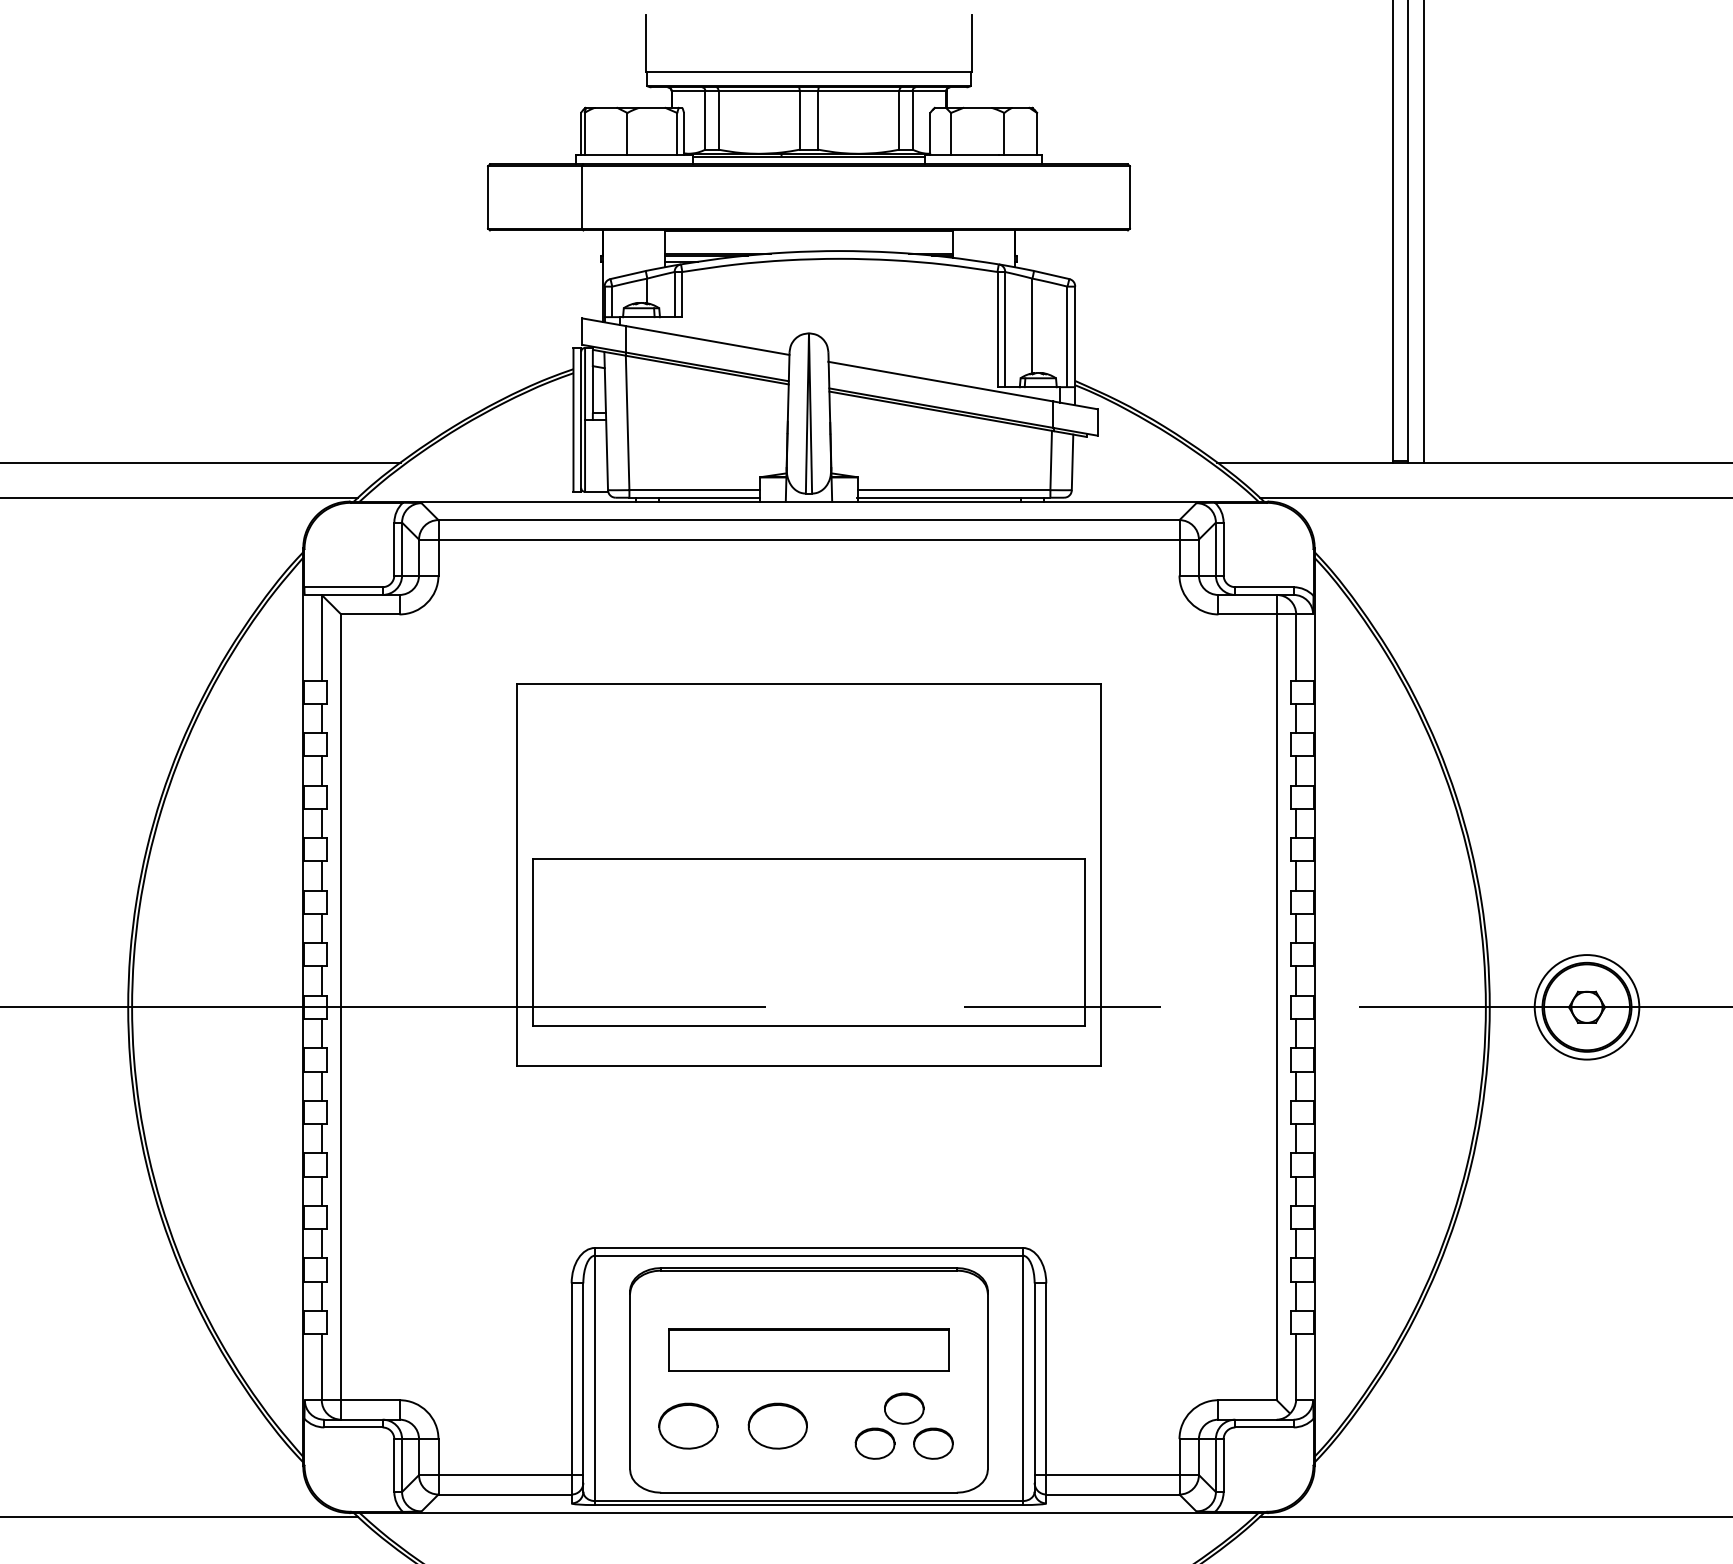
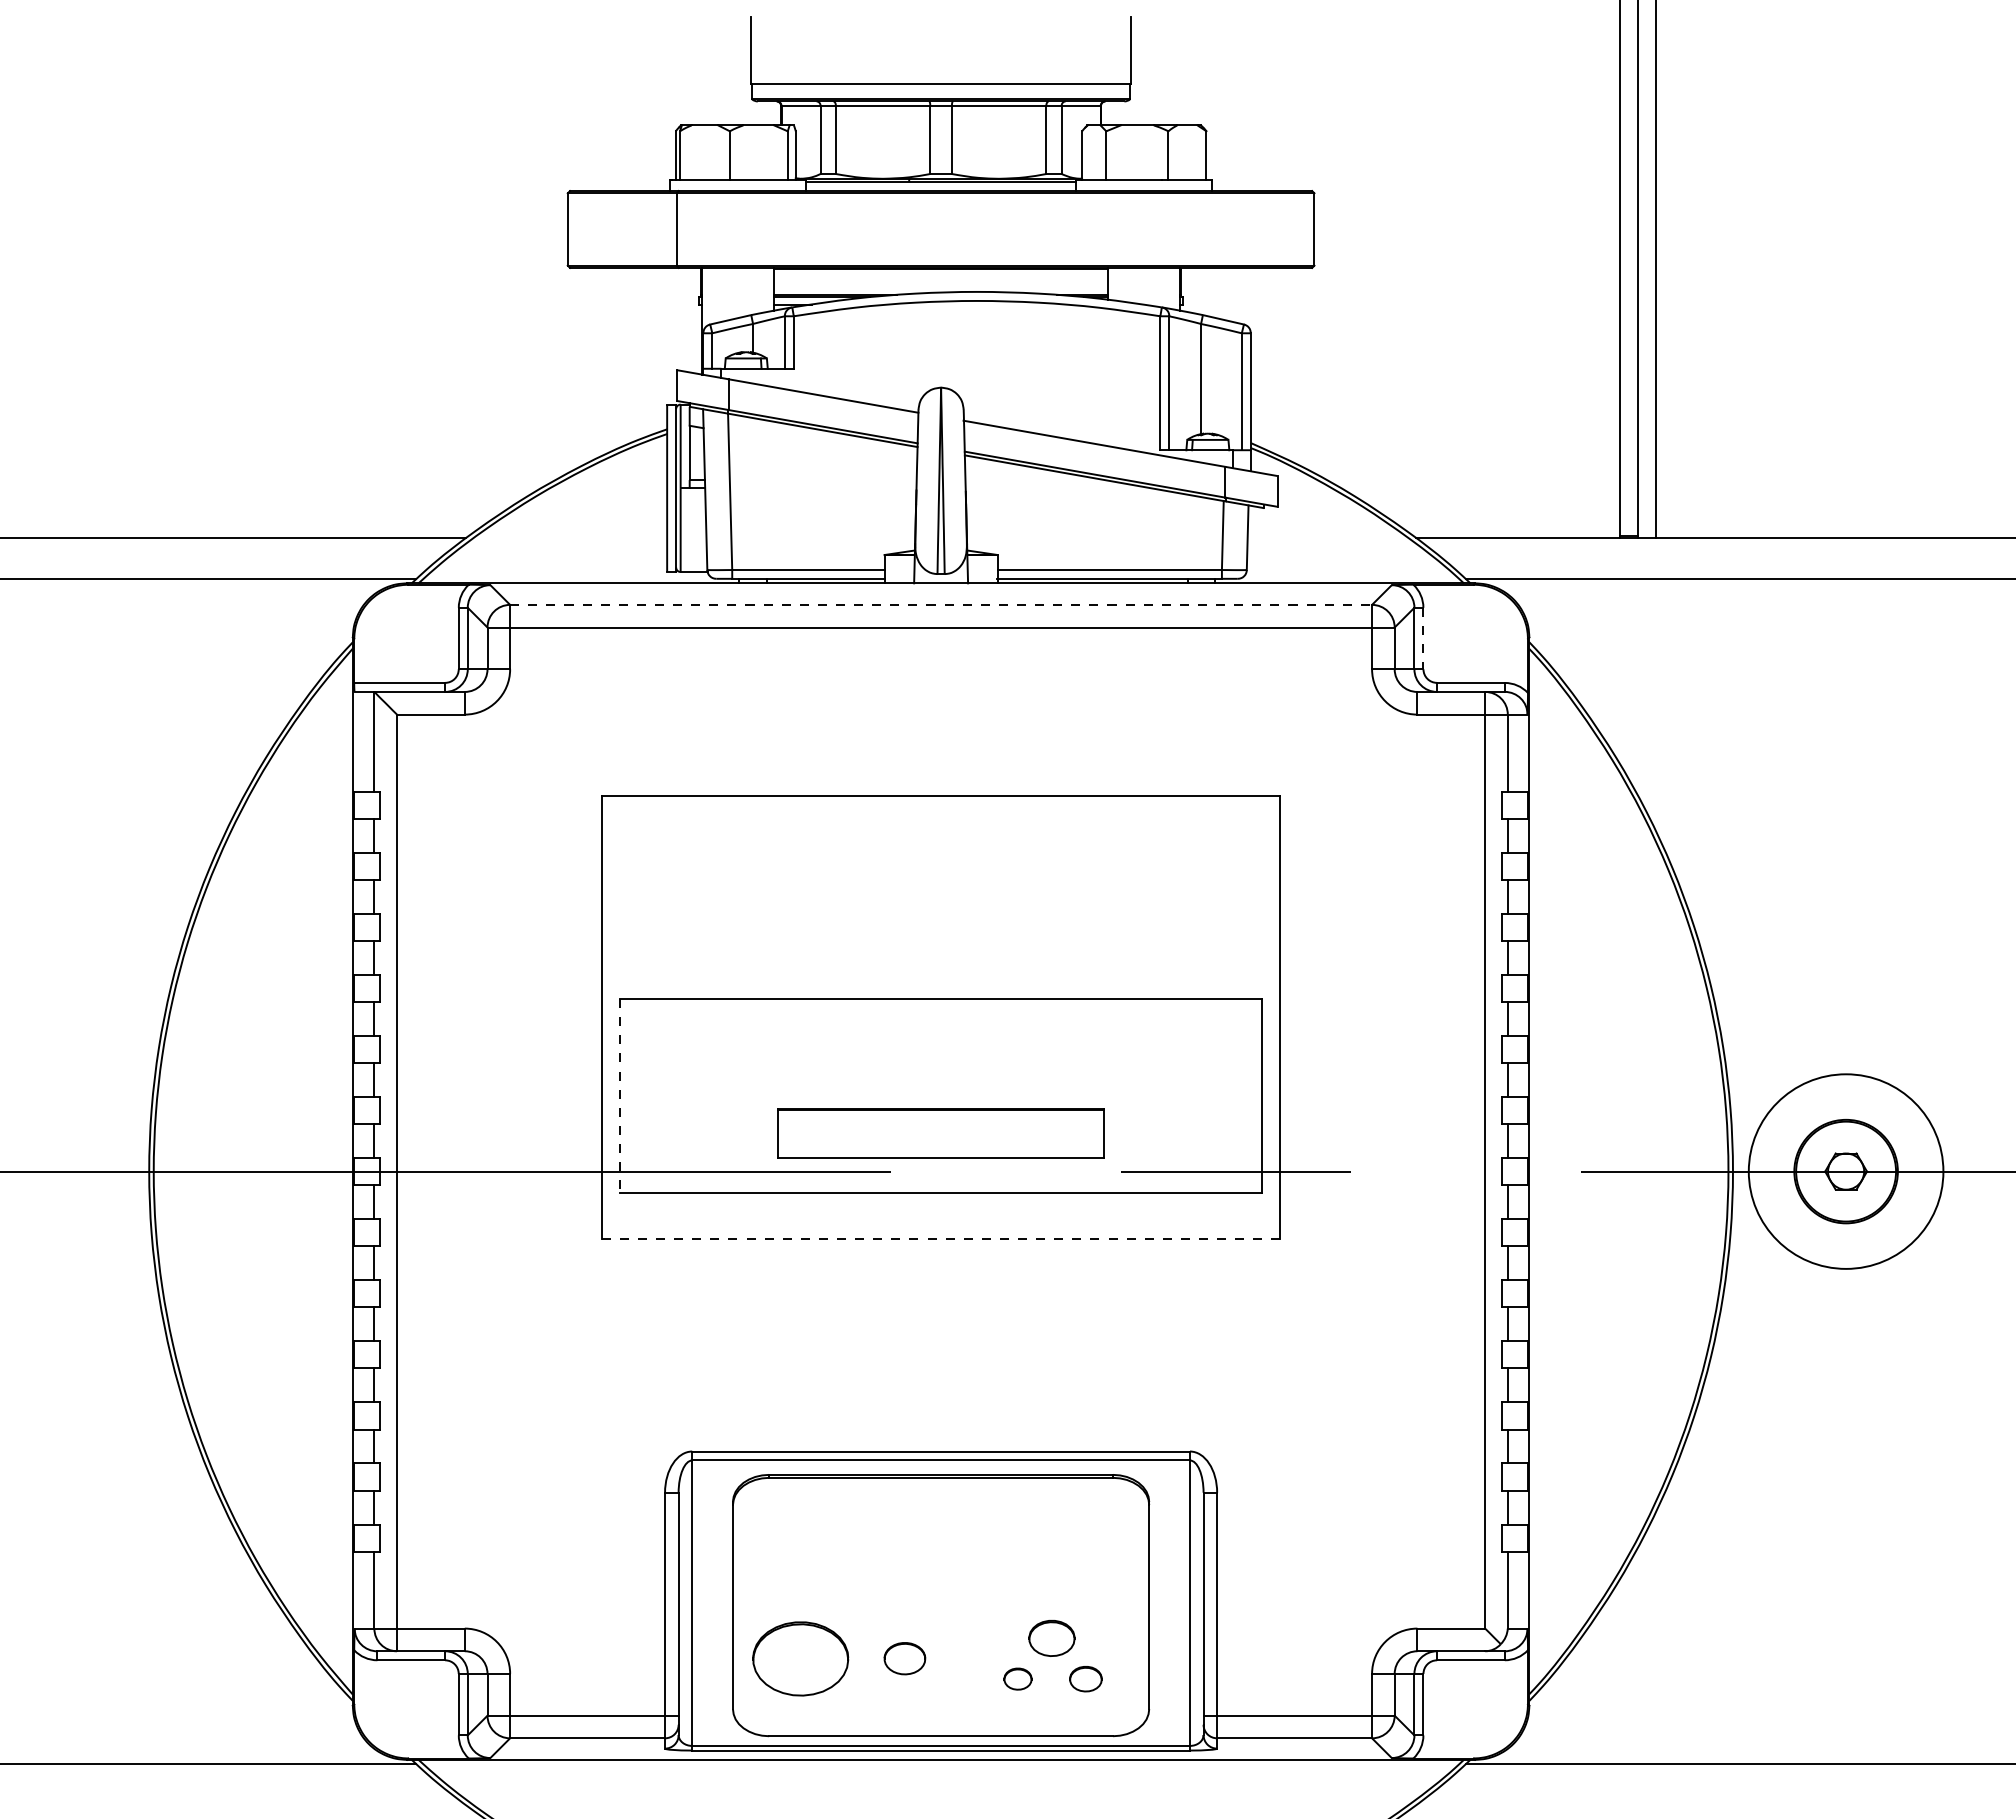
line: (809, 519) -> (941, 604), solid -> dashed
line: (1223, 549) -> (1423, 638), solid -> dashed
line: (533, 942) -> (620, 1096), solid -> dashed
circle: (1586, 1007) -> (1845, 1171), size x1.6
line: (809, 1065) -> (941, 1239), solid -> dashed
part: (808, 1350) -> (940, 1133), moved
part: (688, 1425) -> (800, 1658), size x1.4
part: (777, 1425) -> (904, 1658), size x0.6
part: (874, 1443) -> (1017, 1678), size x0.6
part: (933, 1443) -> (1085, 1678), size x0.7

